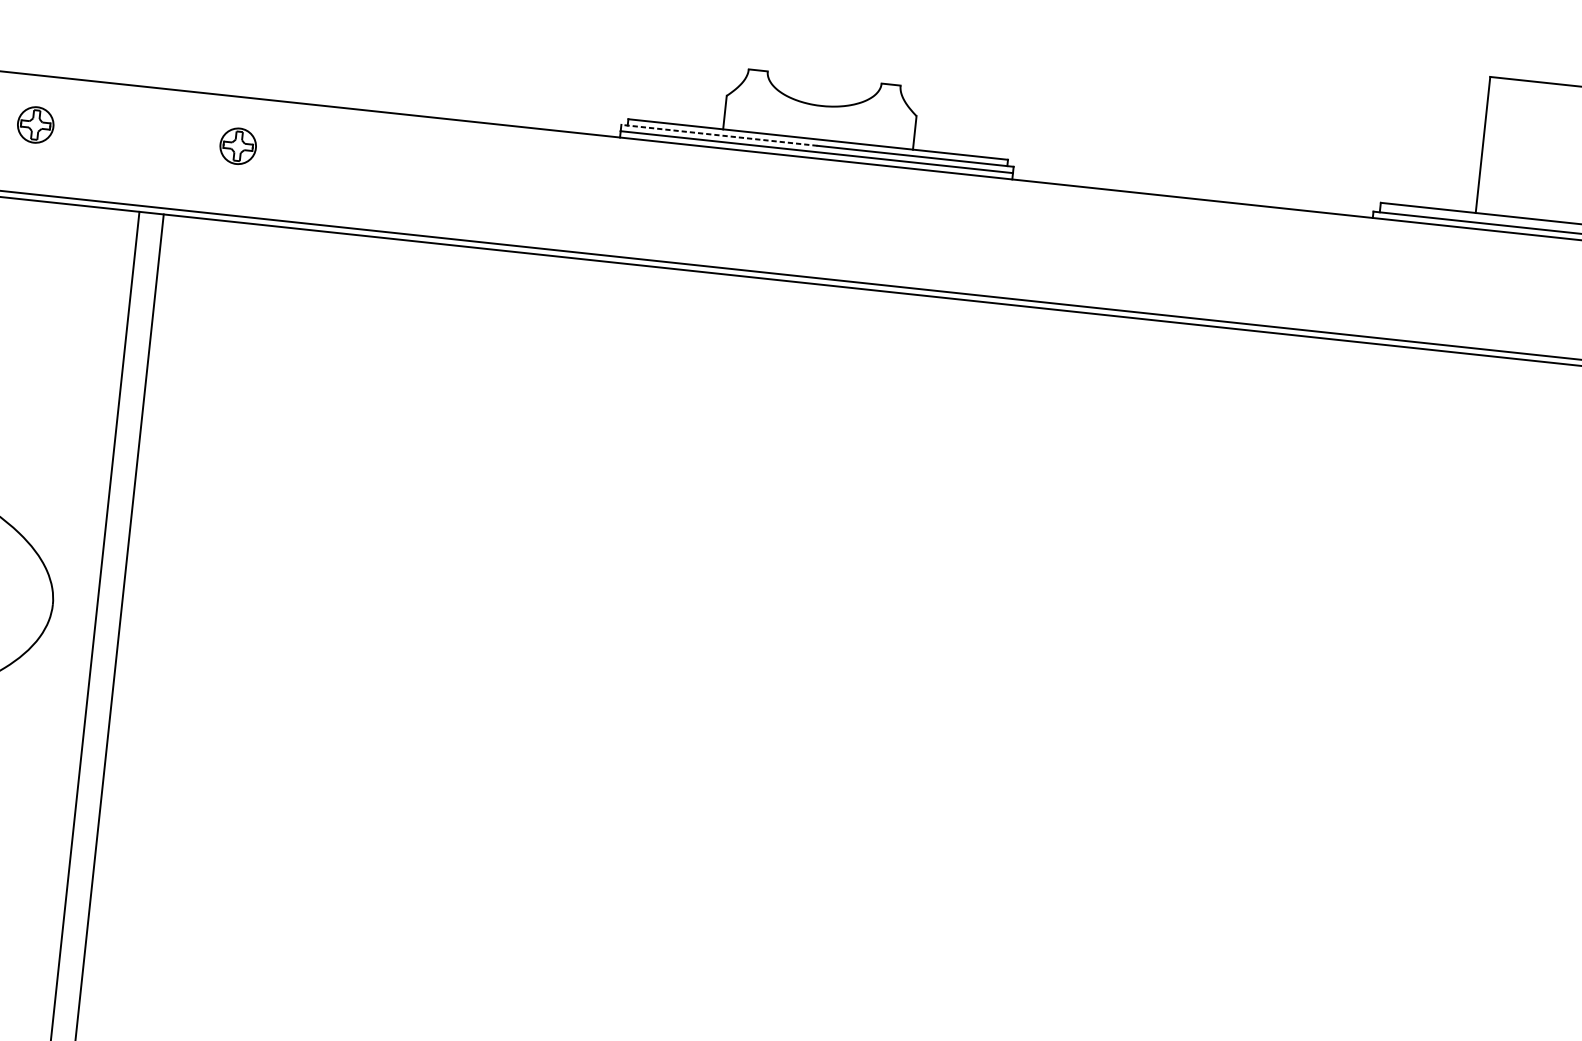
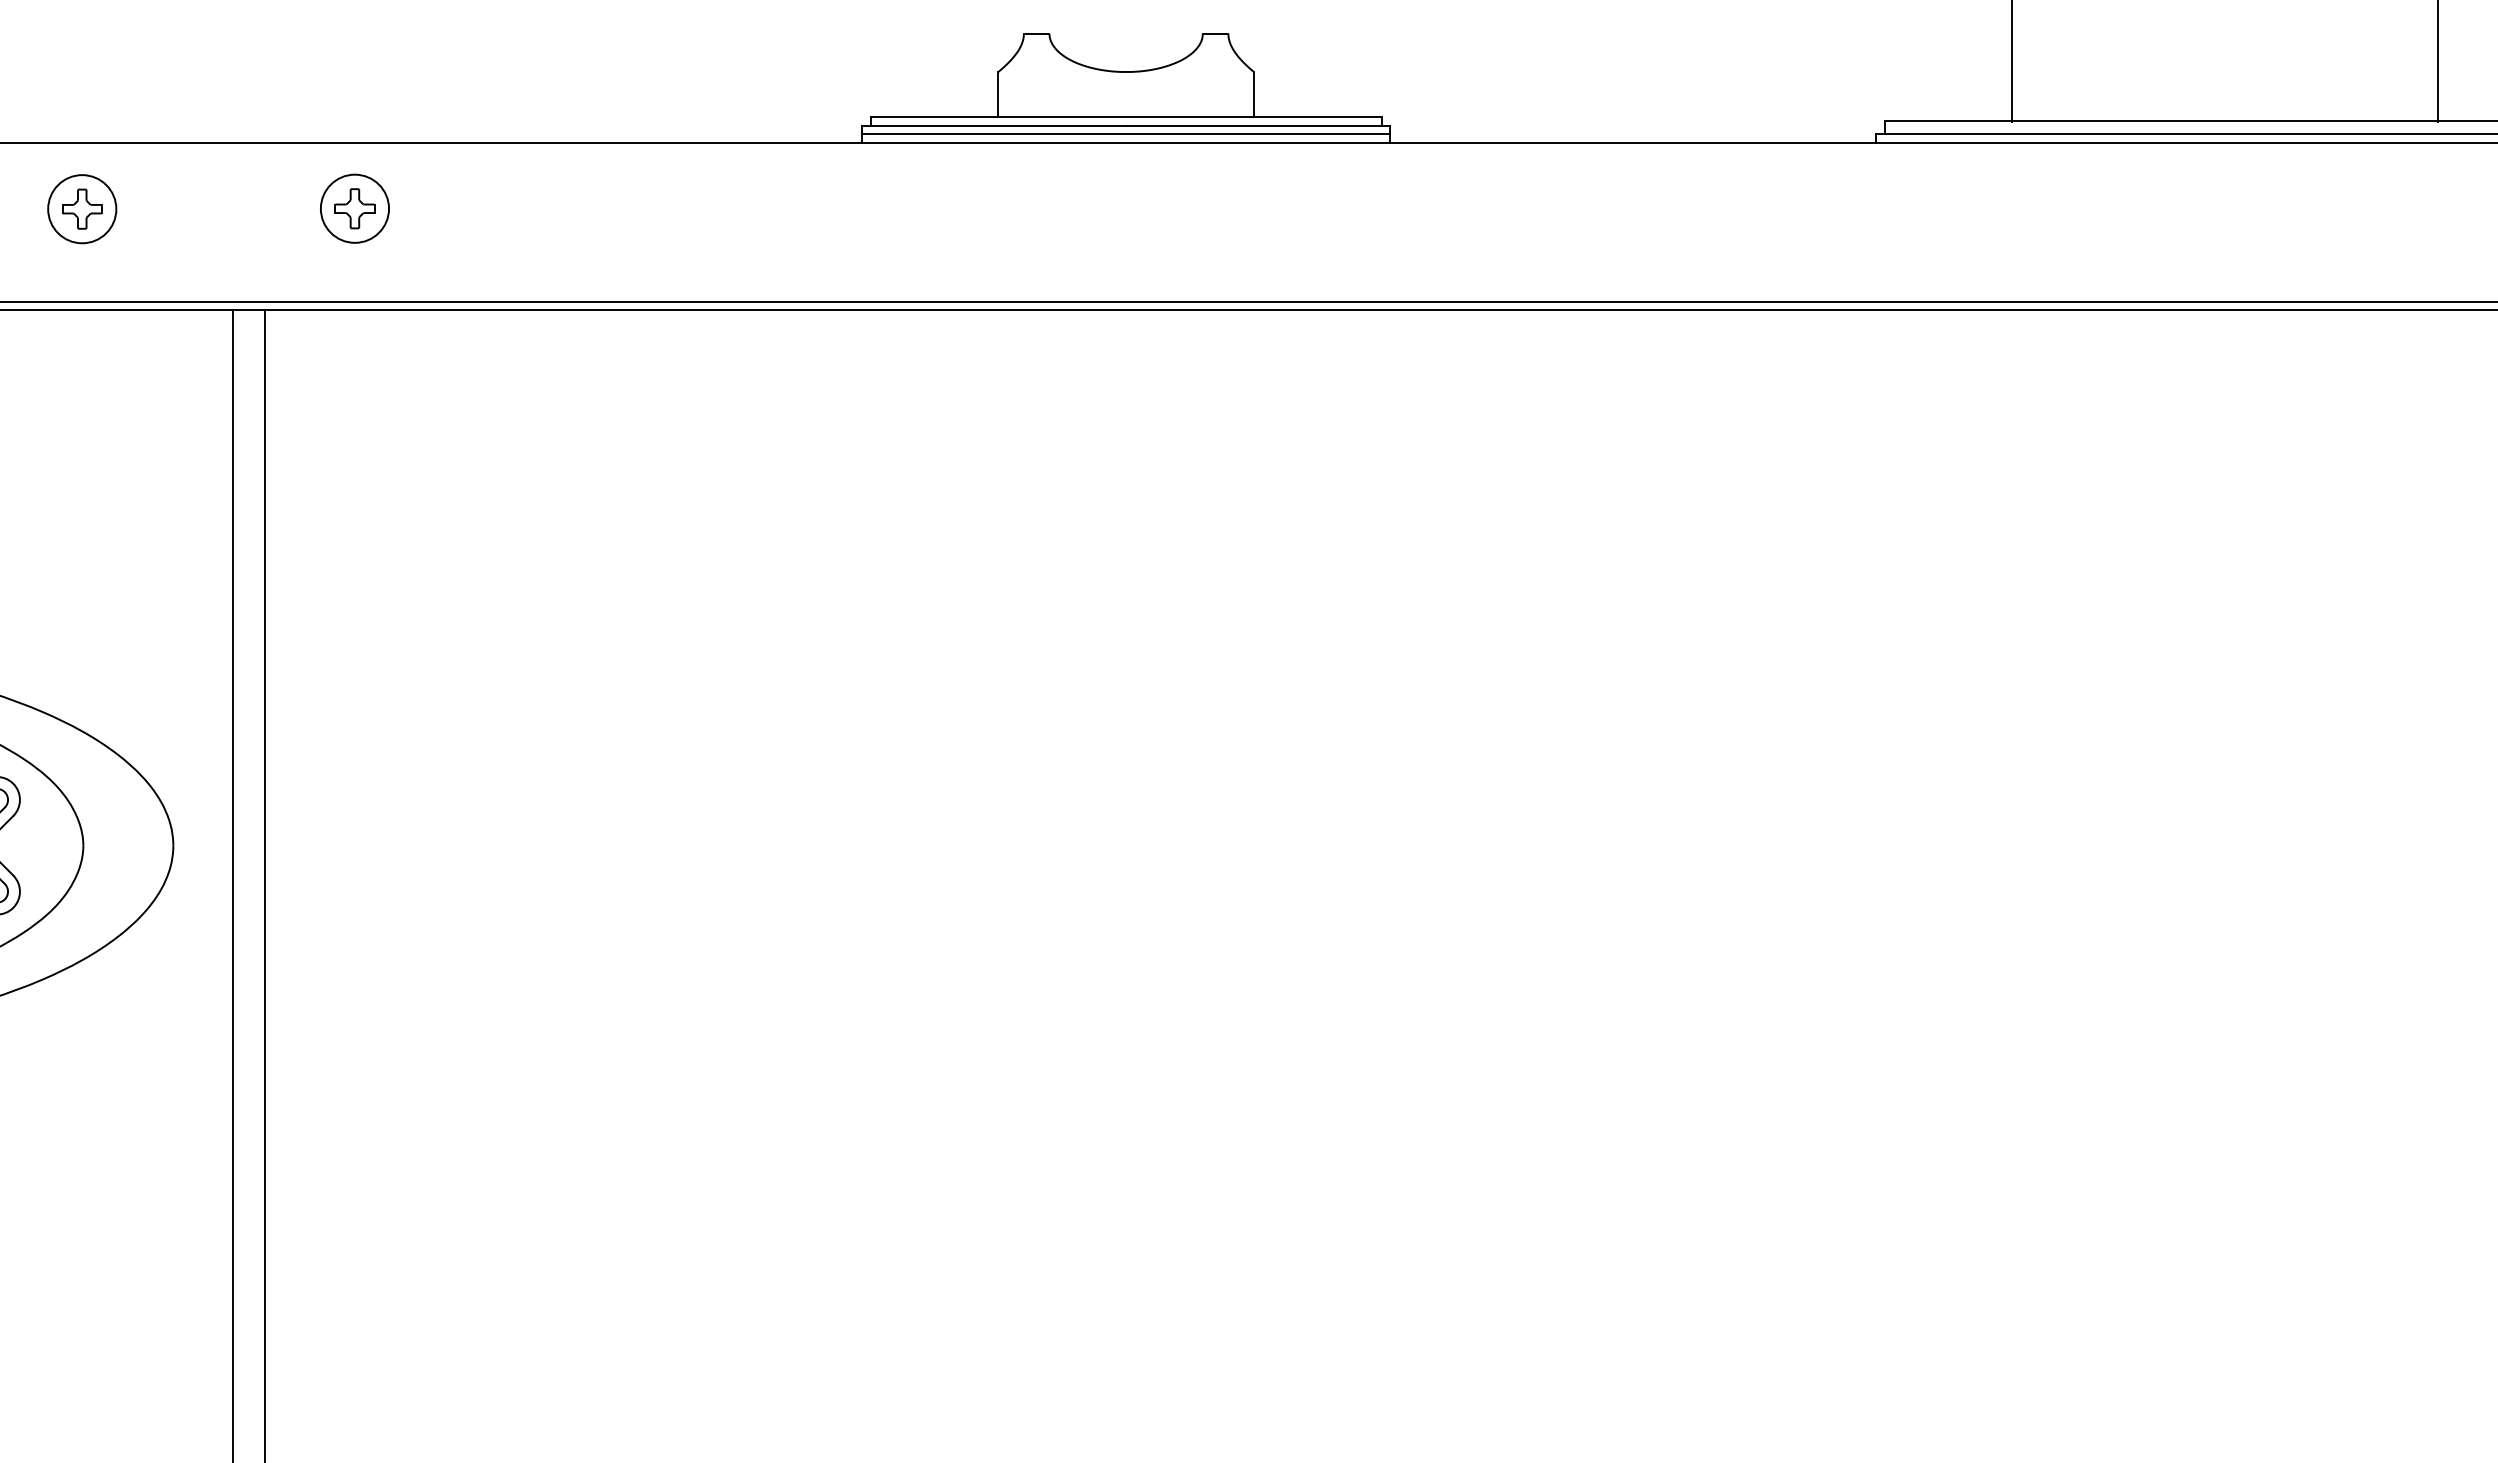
circle: (35, 125) -> (82, 209), size x1.43
line: (718, 135) -> (993, 125), dashed -> solid
circle: (237, 146) -> (354, 208), size x1.43

